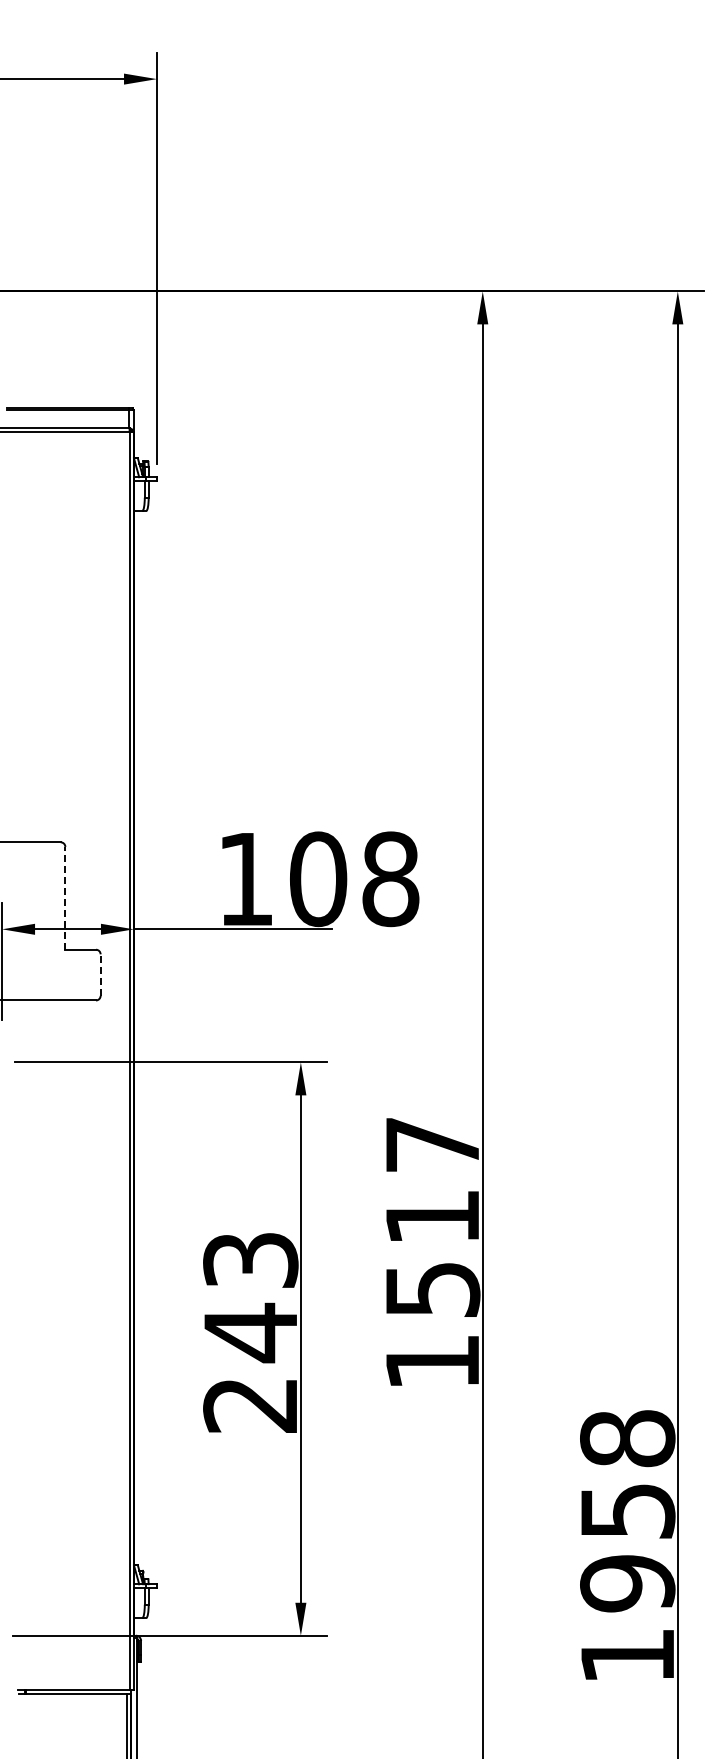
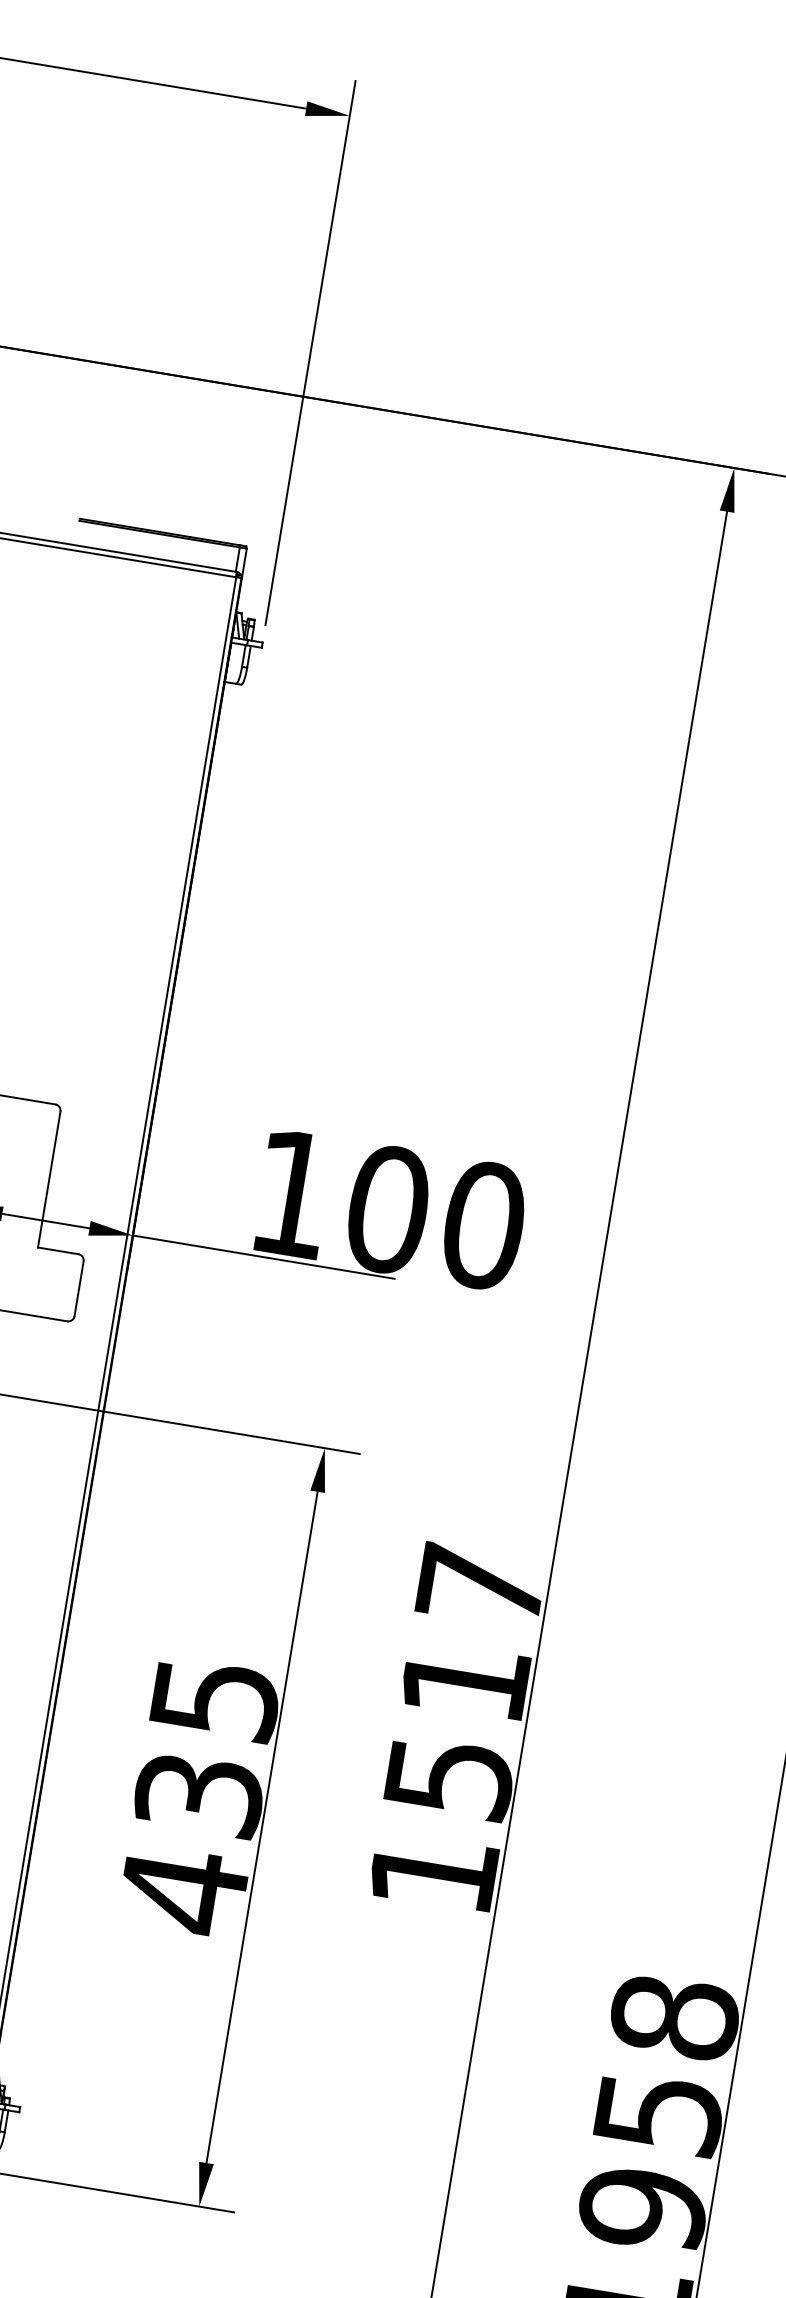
text: (390, 878) -> (483, 1224), 108 -> 100
line: (65, 897) -> (49, 1178), dashed -> solid
line: (100, 975) -> (78, 1289), dashed -> solid
text: (250, 1334) -> (198, 1797), 243 -> 435

